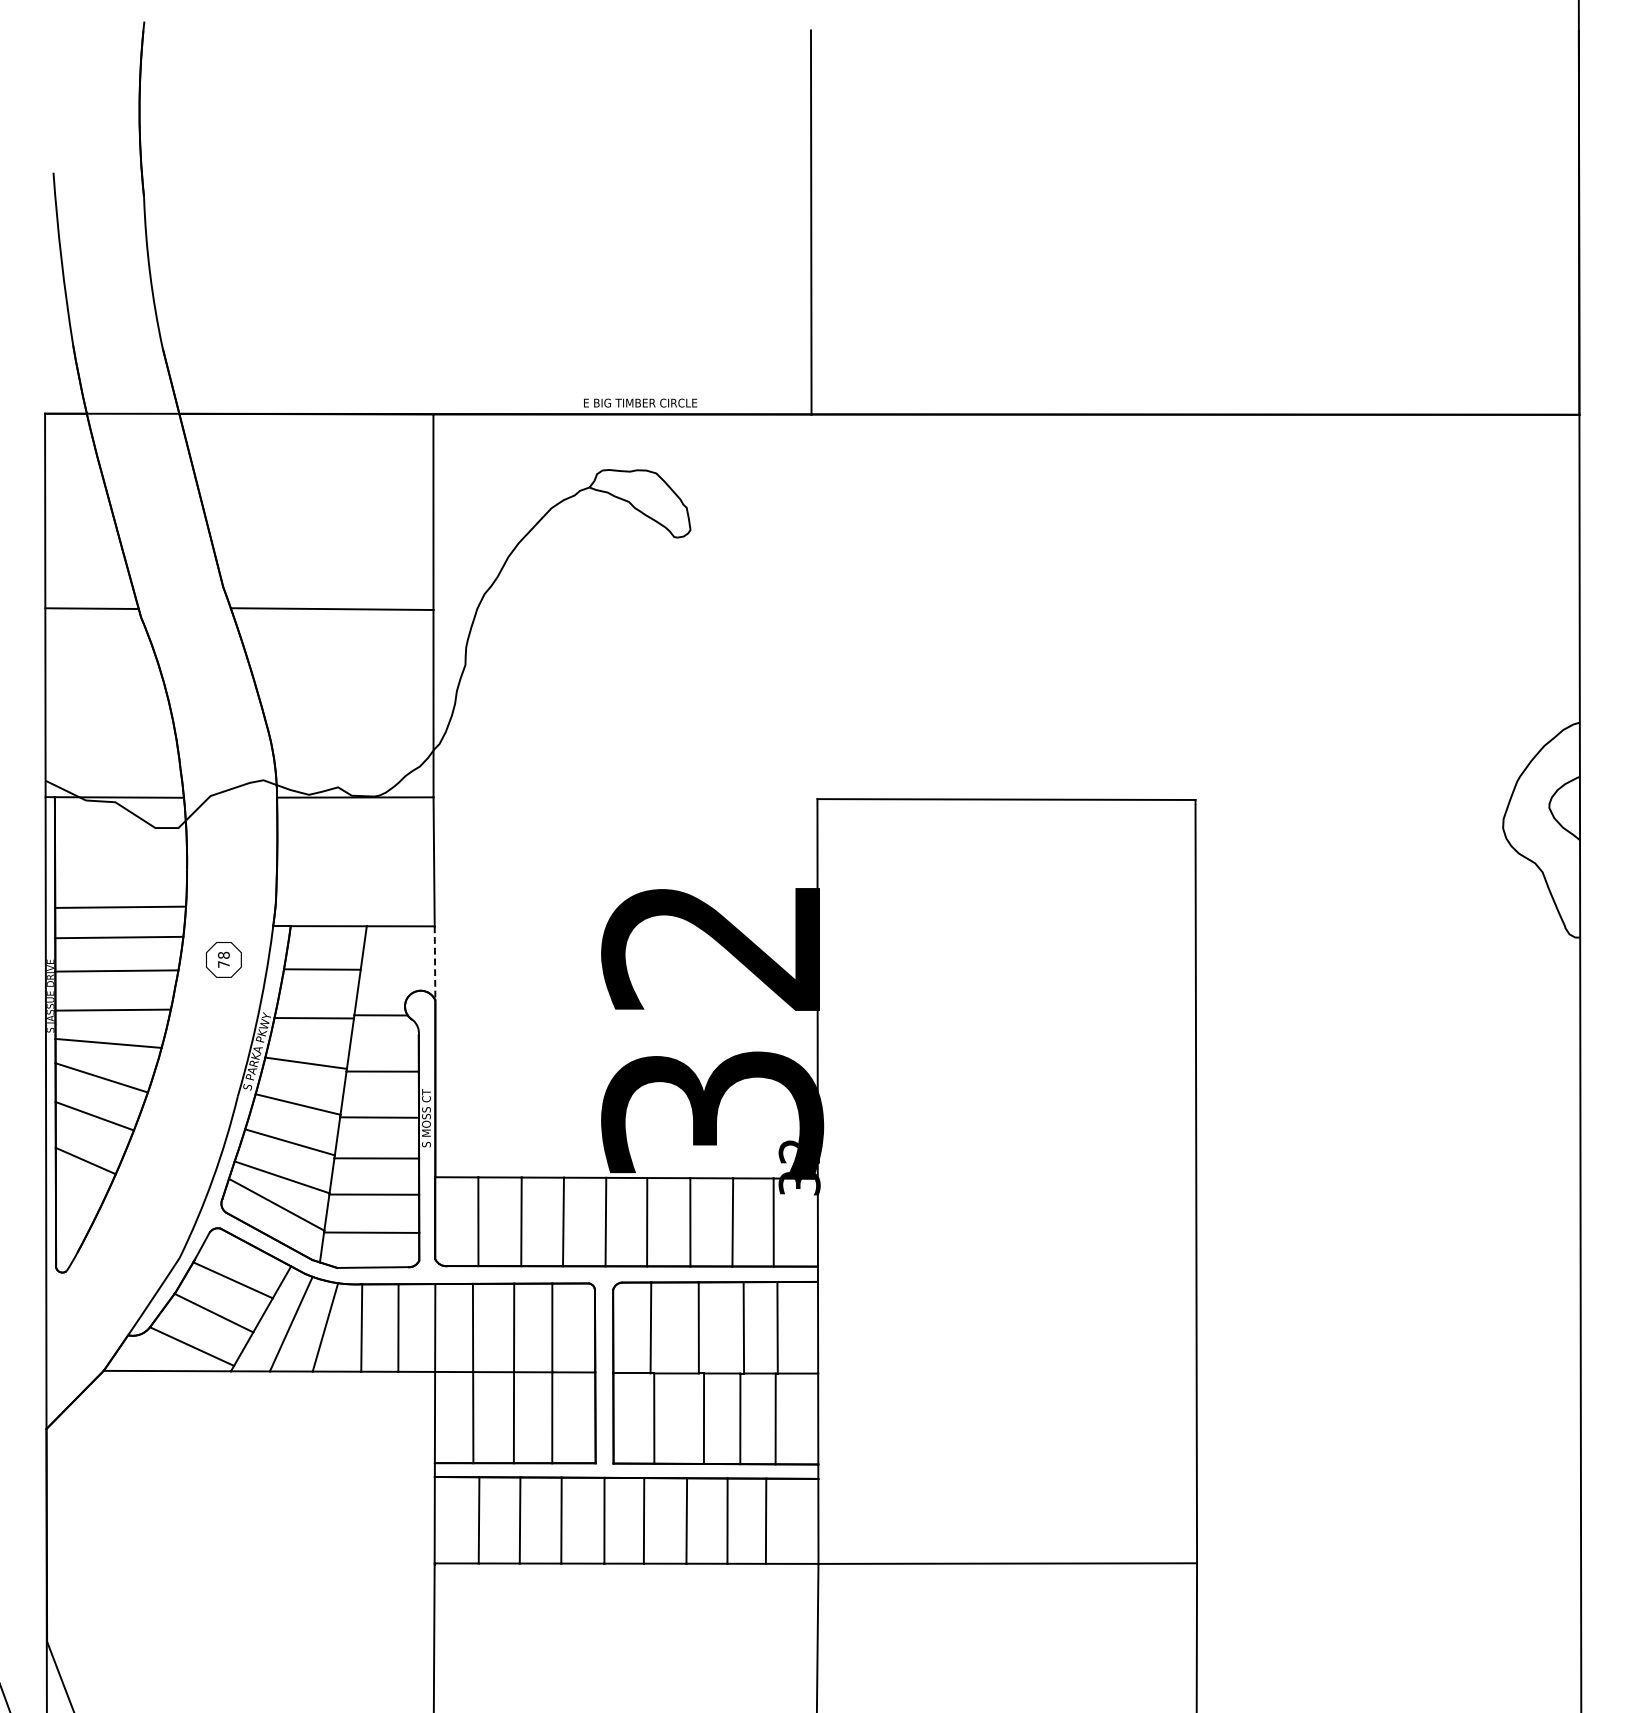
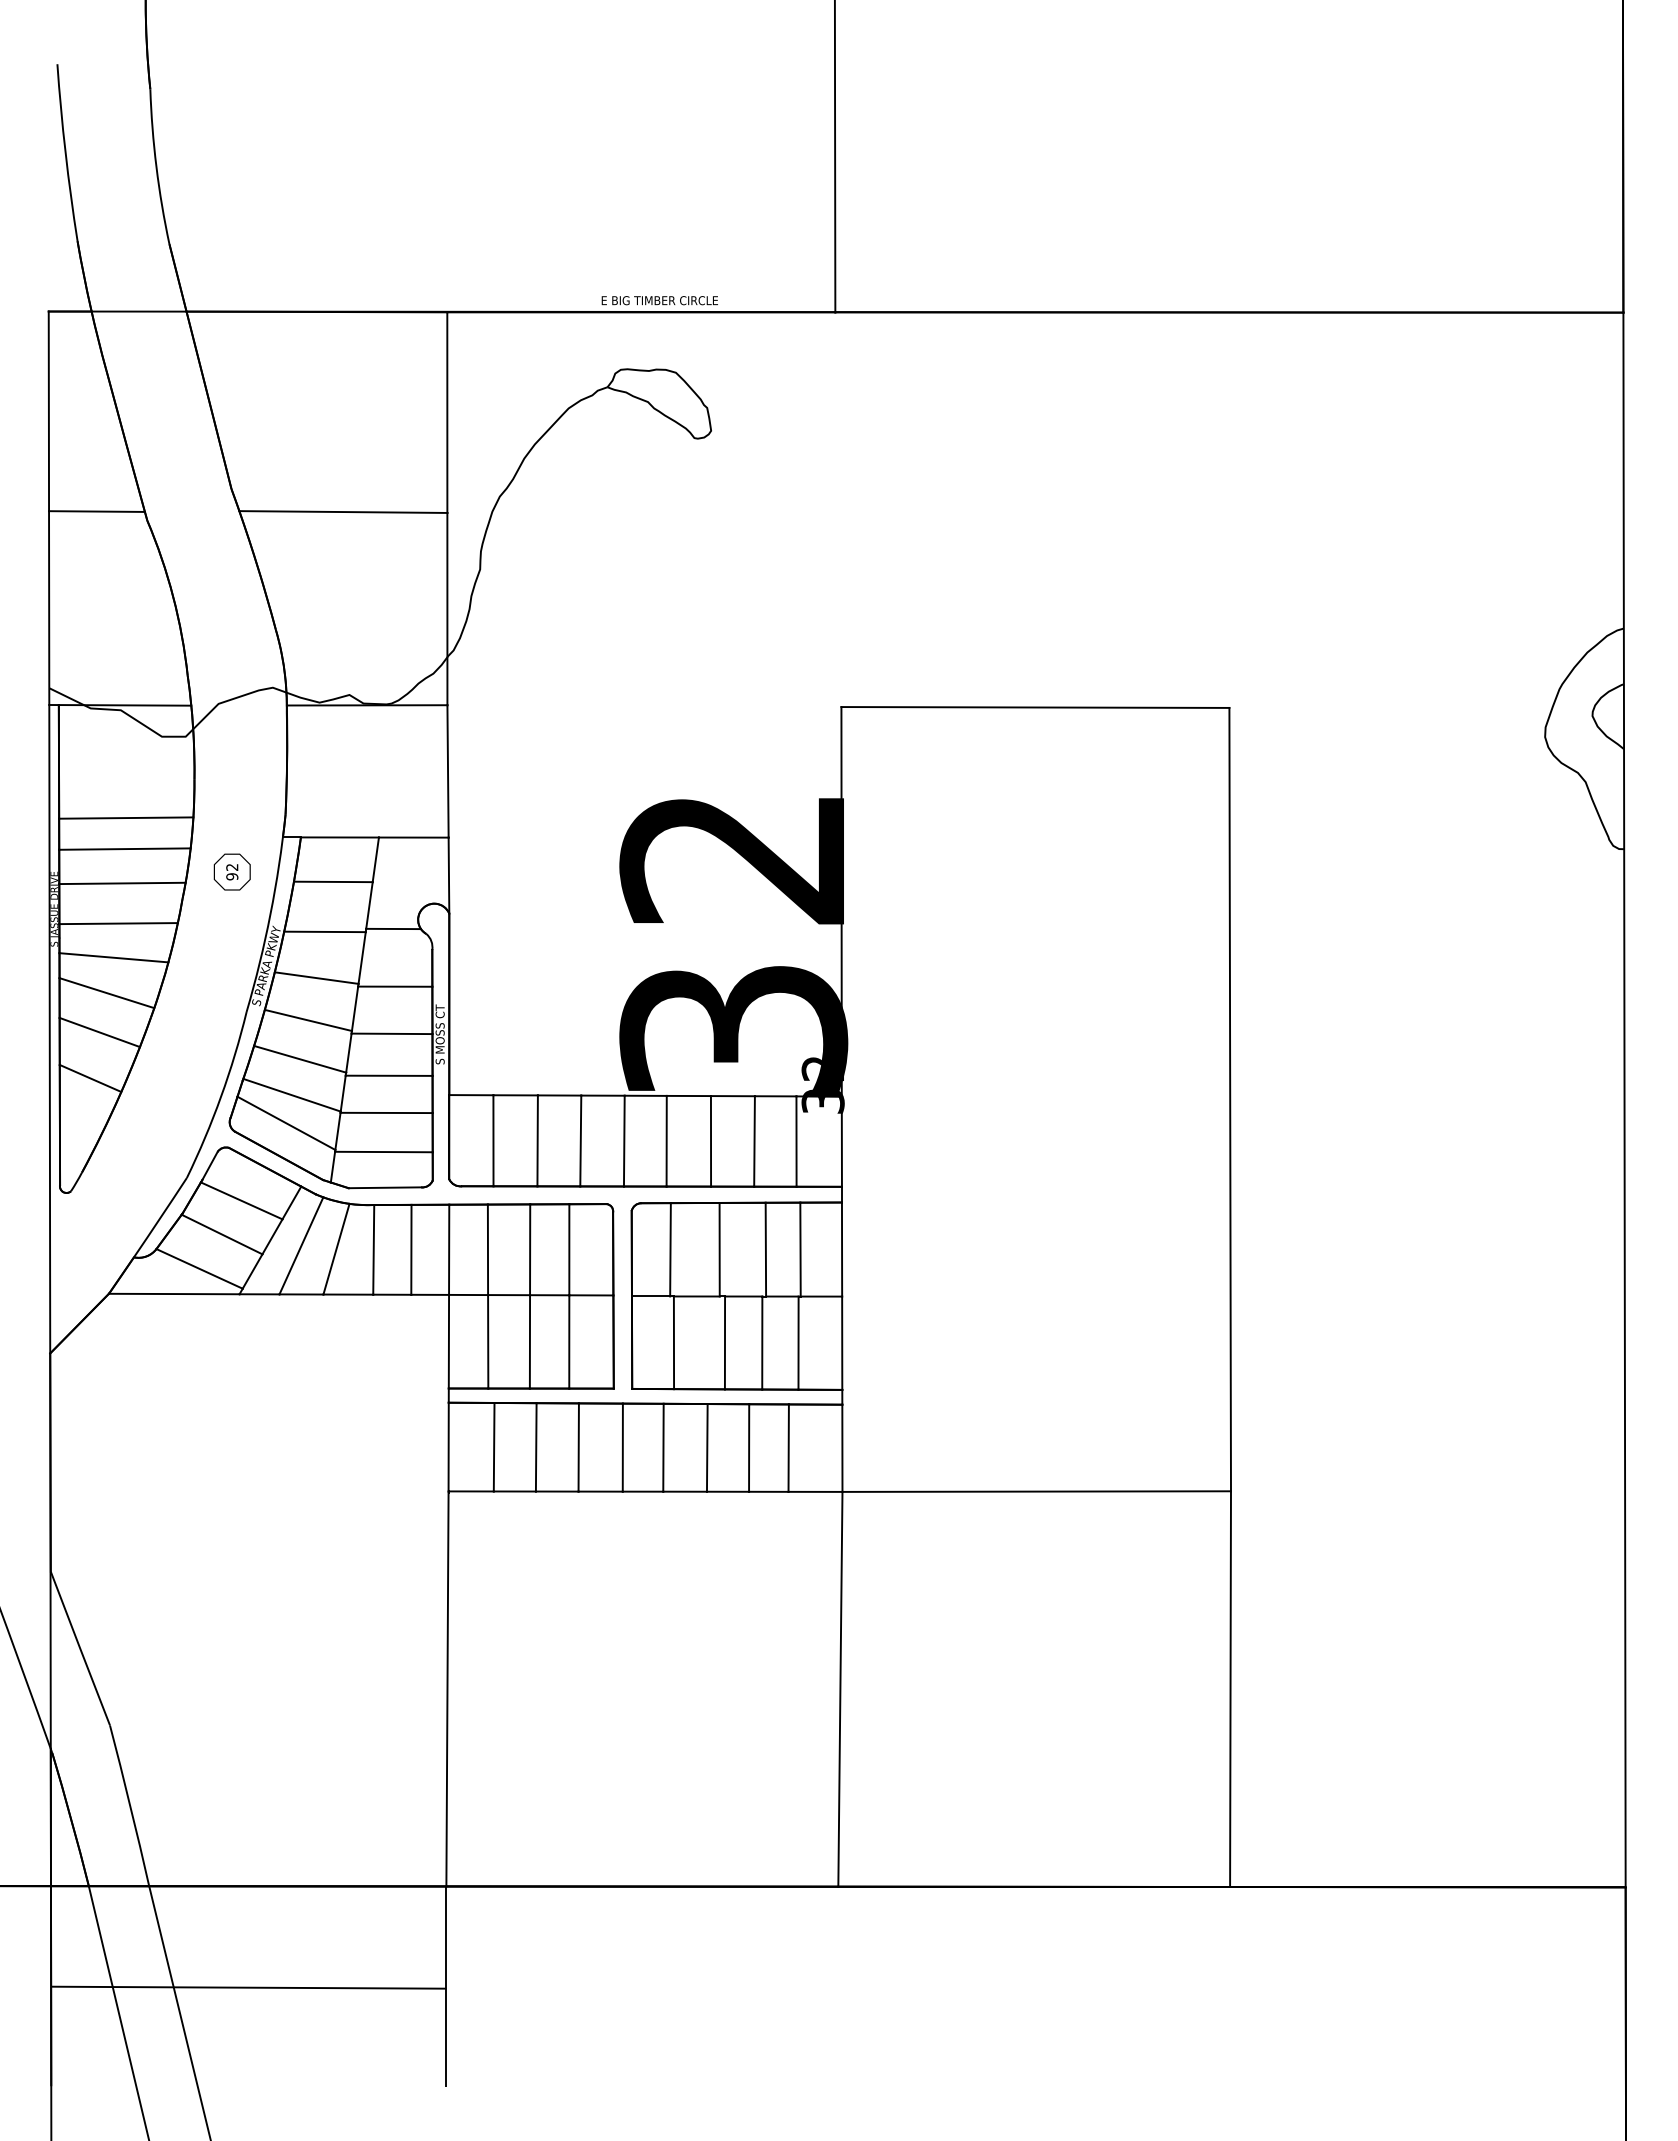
text: (224, 959) -> (232, 871), 78 -> 92
line: (434, 964) -> (448, 876), dashed -> solid

